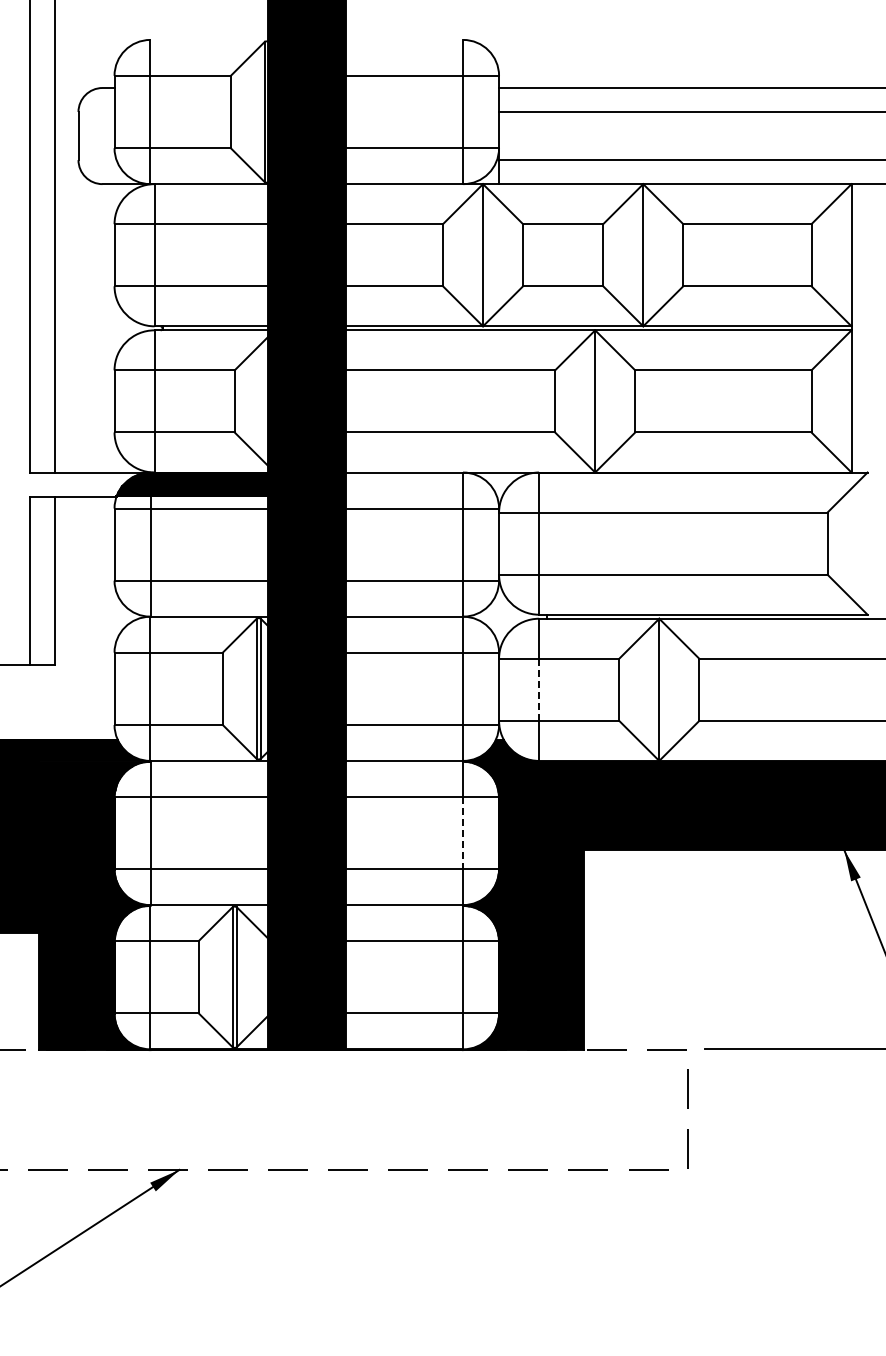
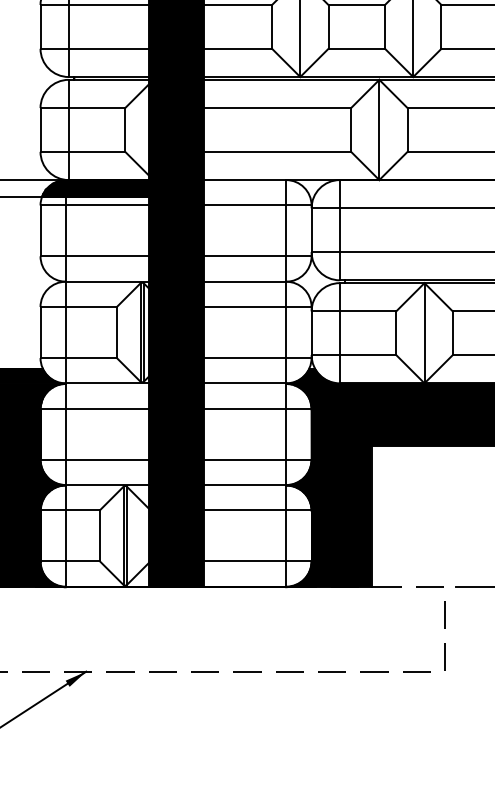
line: (539, 689) -> (340, 333), dashed -> solid
line: (463, 833) -> (286, 434), dashed -> solid

